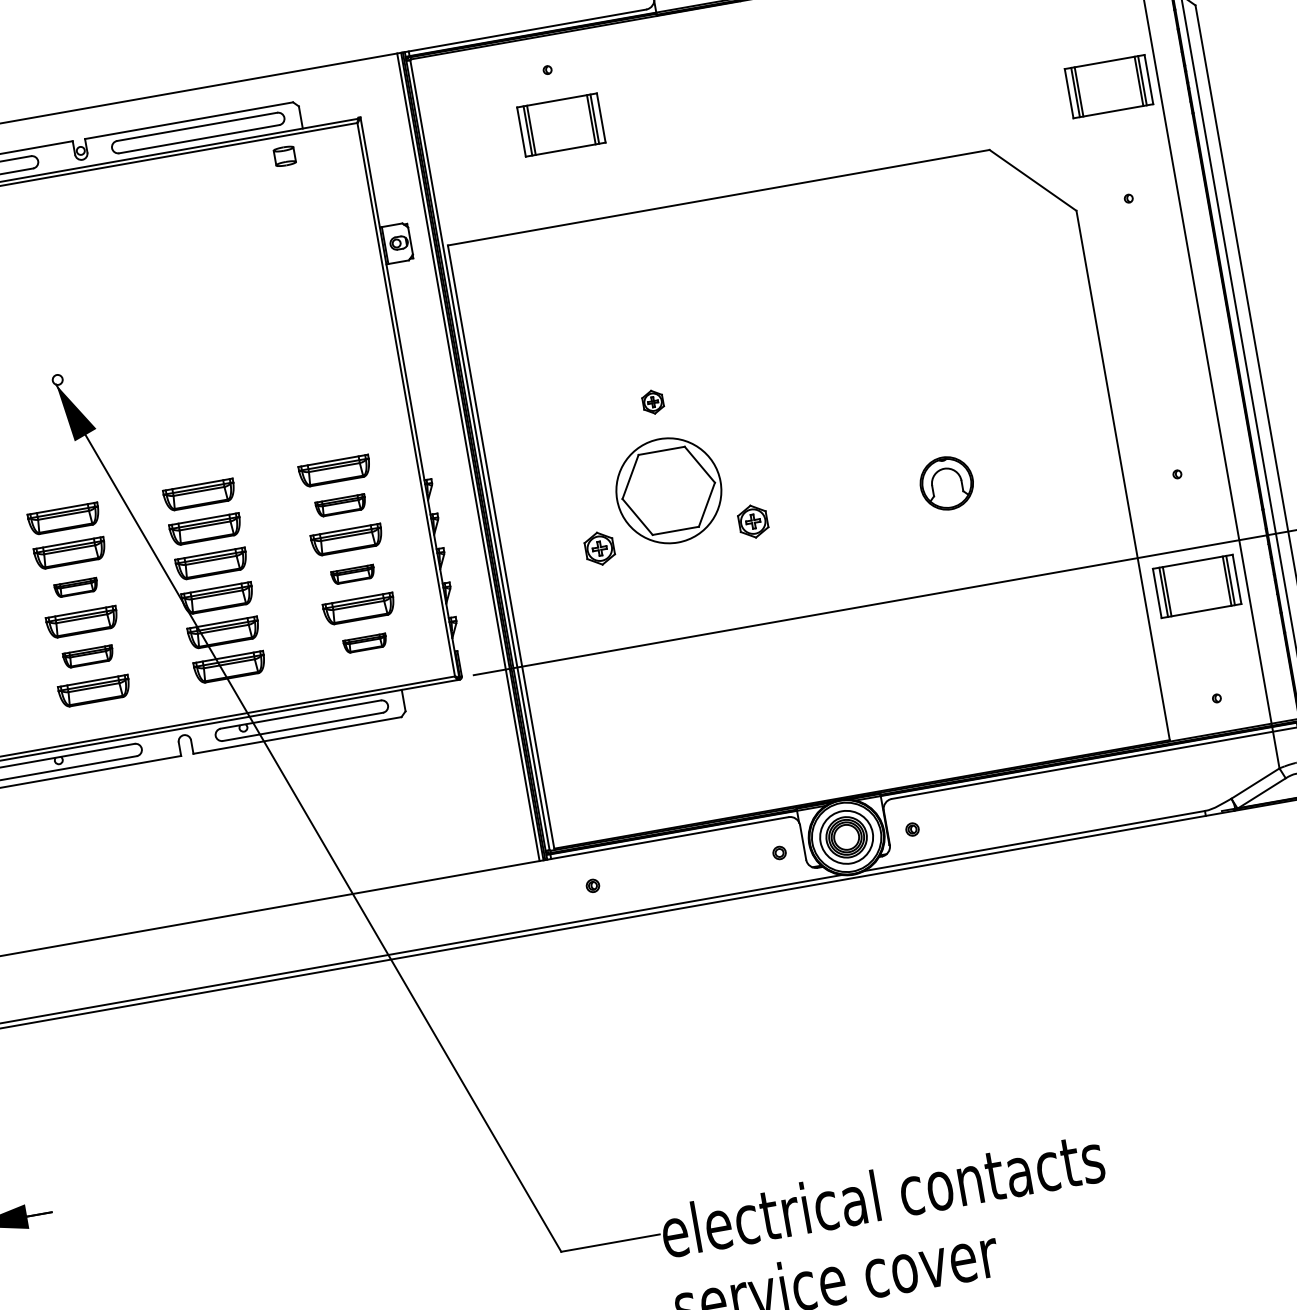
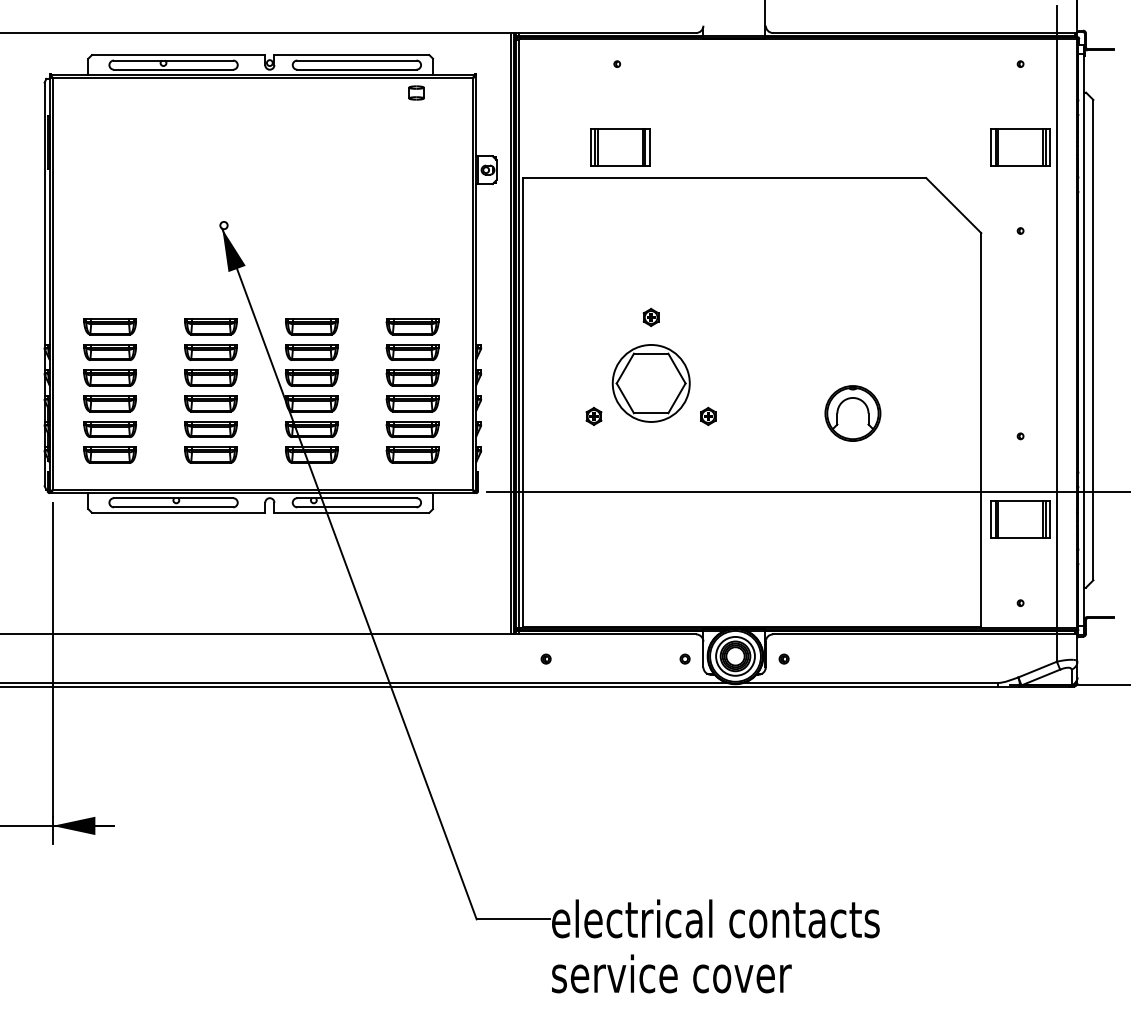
part: (561, 124) -> (620, 147), moved
part: (946, 483) -> (852, 413), size x1.43
part: (340, 505) -> (412, 352), size x1.43
part: (753, 521) -> (708, 416), size x0.71
part: (599, 548) -> (593, 416), size x0.71
part: (352, 574) -> (412, 403), size x1.67
part: (75, 587) -> (210, 377), size x1.67
part: (365, 642) -> (412, 454), size x1.67
part: (87, 657) -> (210, 429), size x1.43

